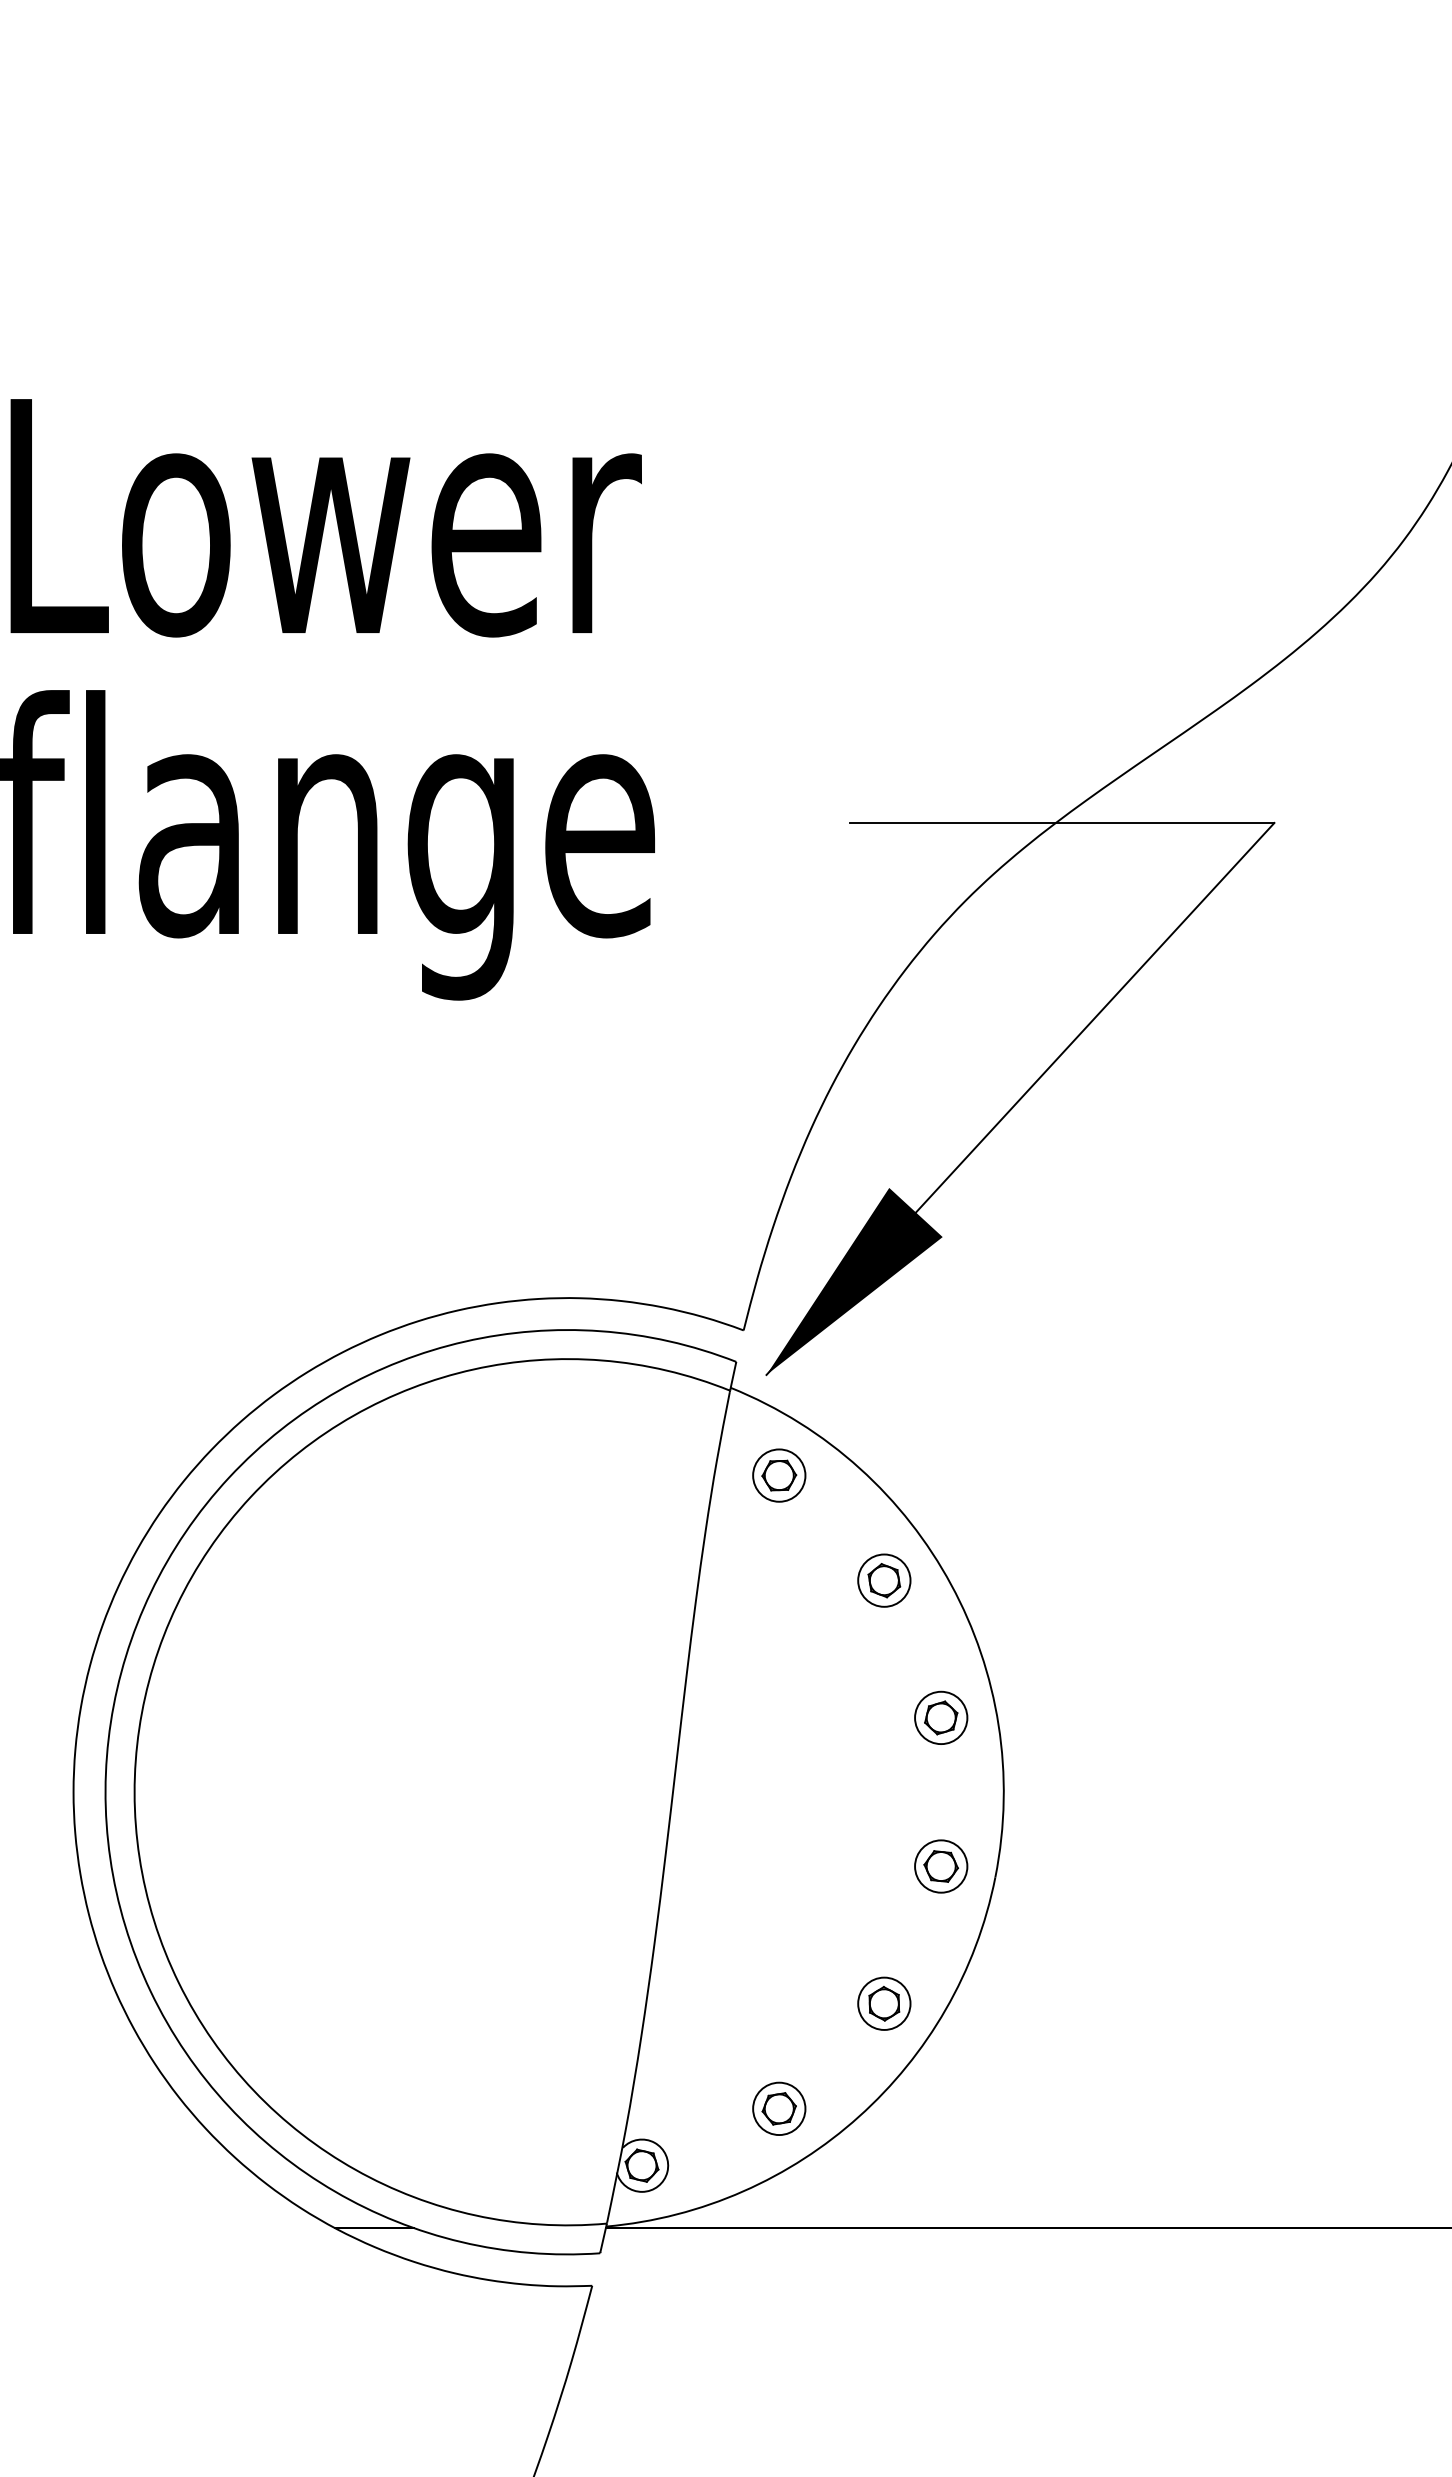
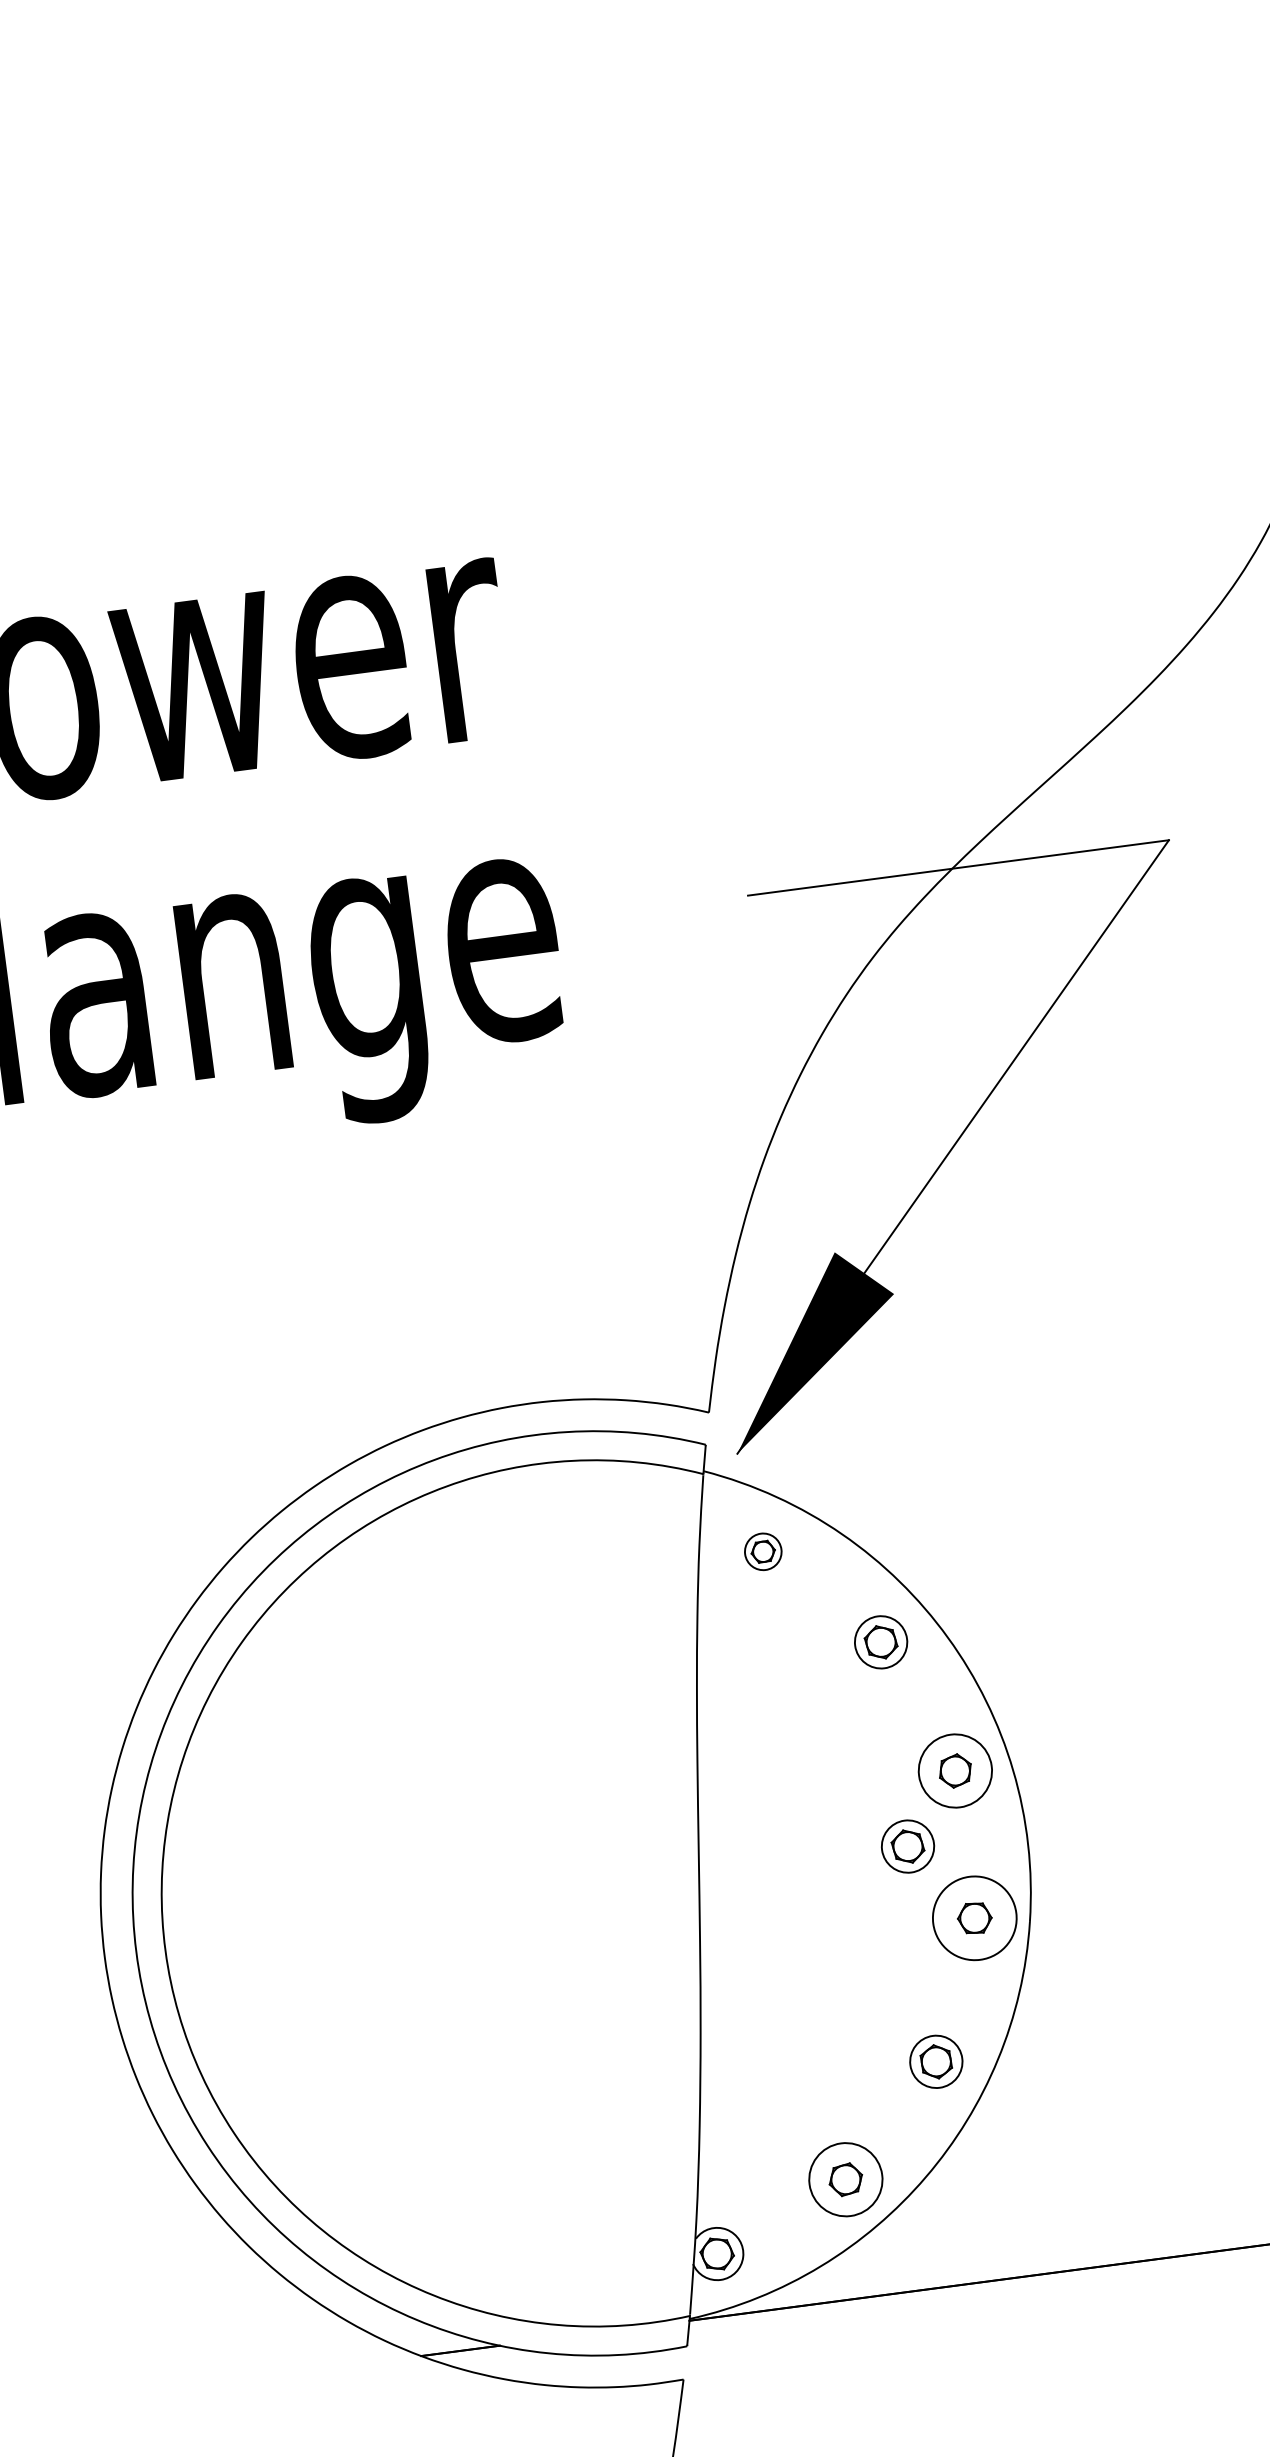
part: (779, 1475) -> (763, 1551), size x0.7
circle: (941, 1717) -> (955, 1770), size x1.4
part: (884, 1786) -> (908, 1846), added
circle: (941, 1866) -> (975, 1918), size x1.6
circle: (779, 2108) -> (846, 2179), size x1.4

